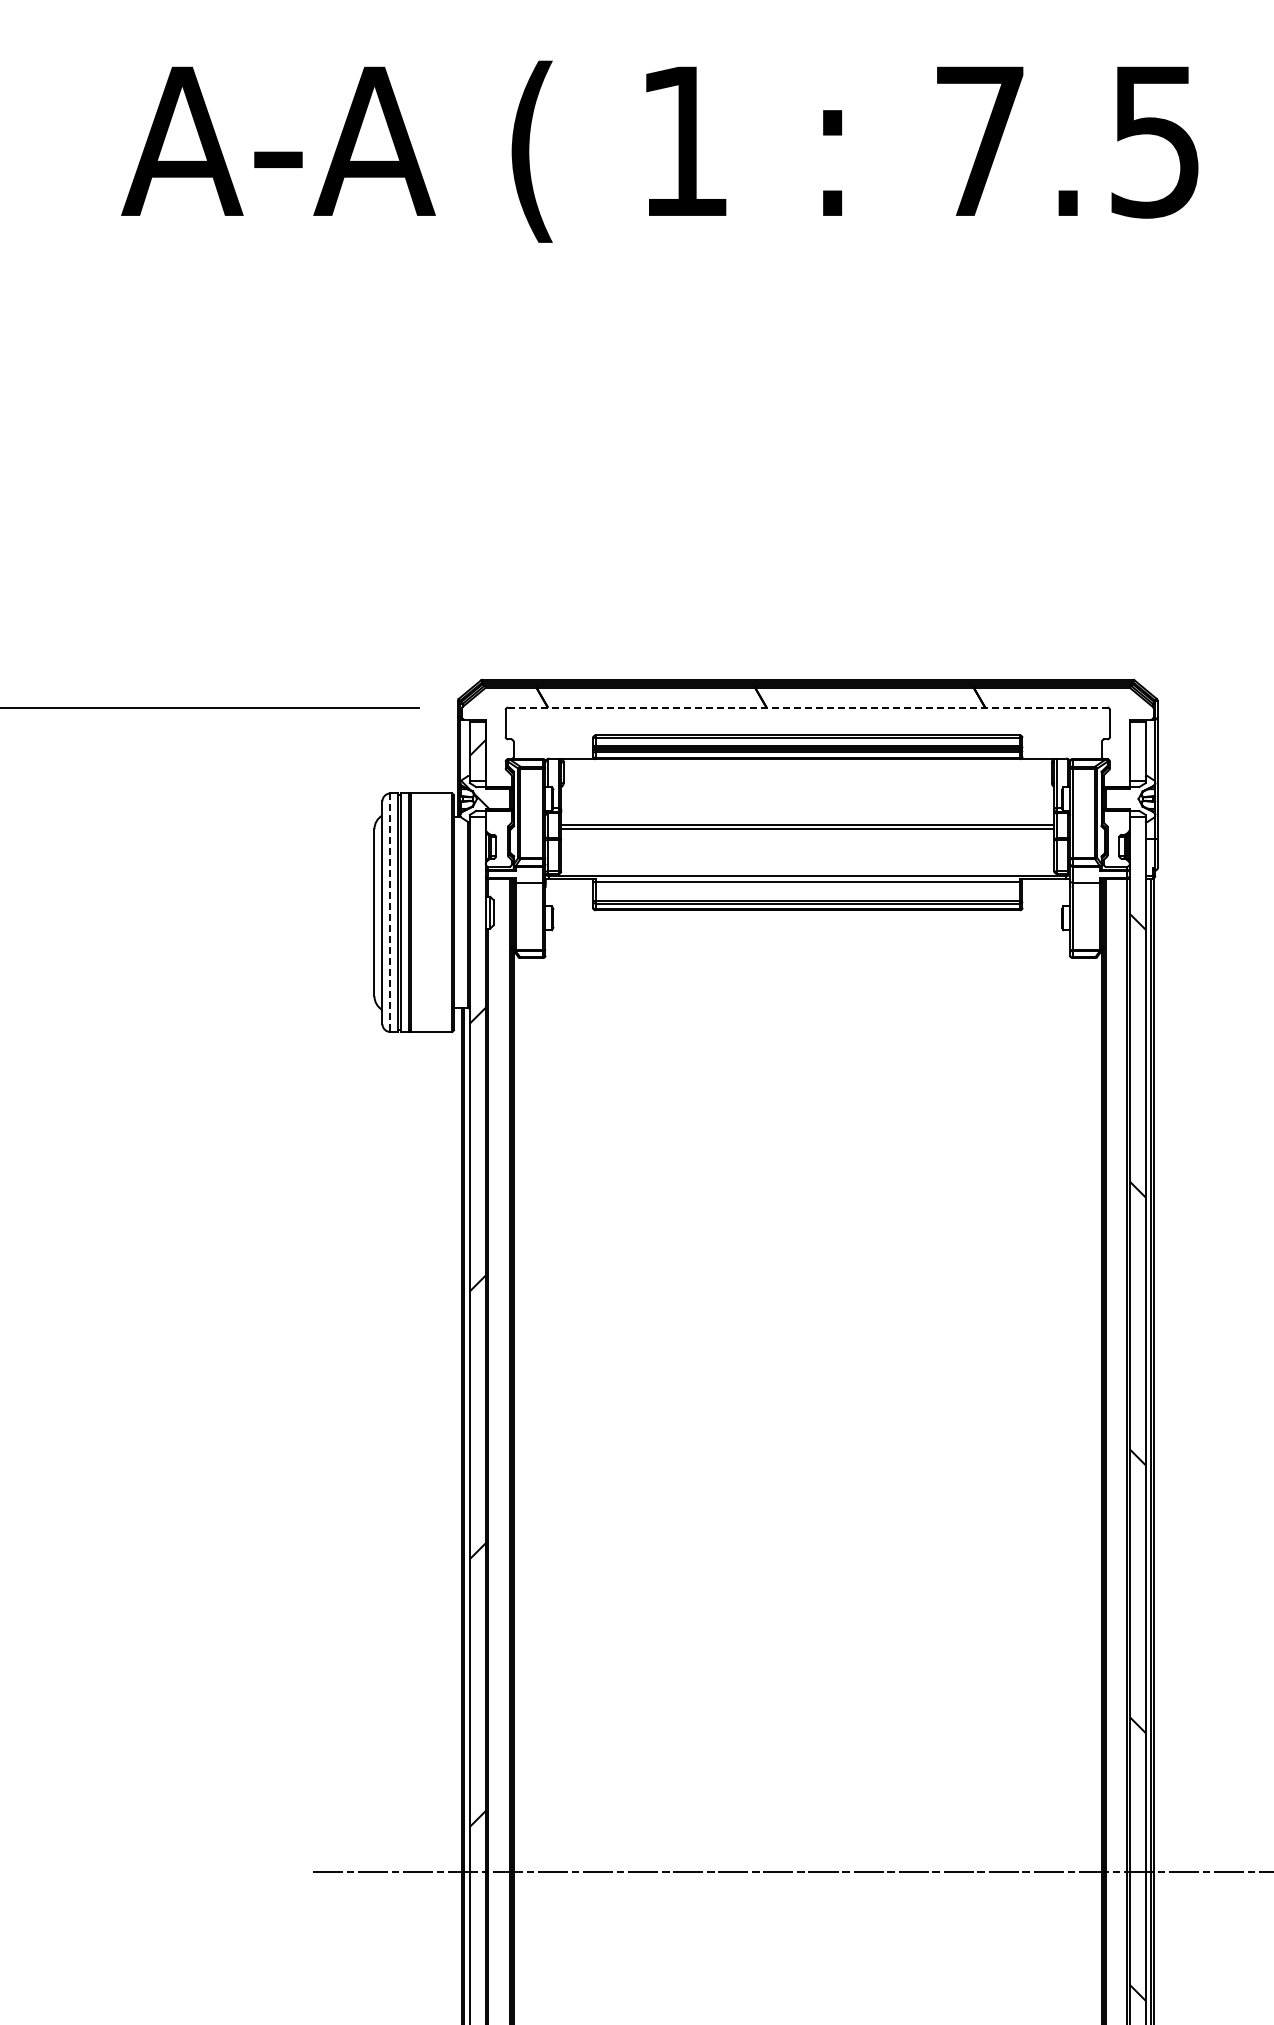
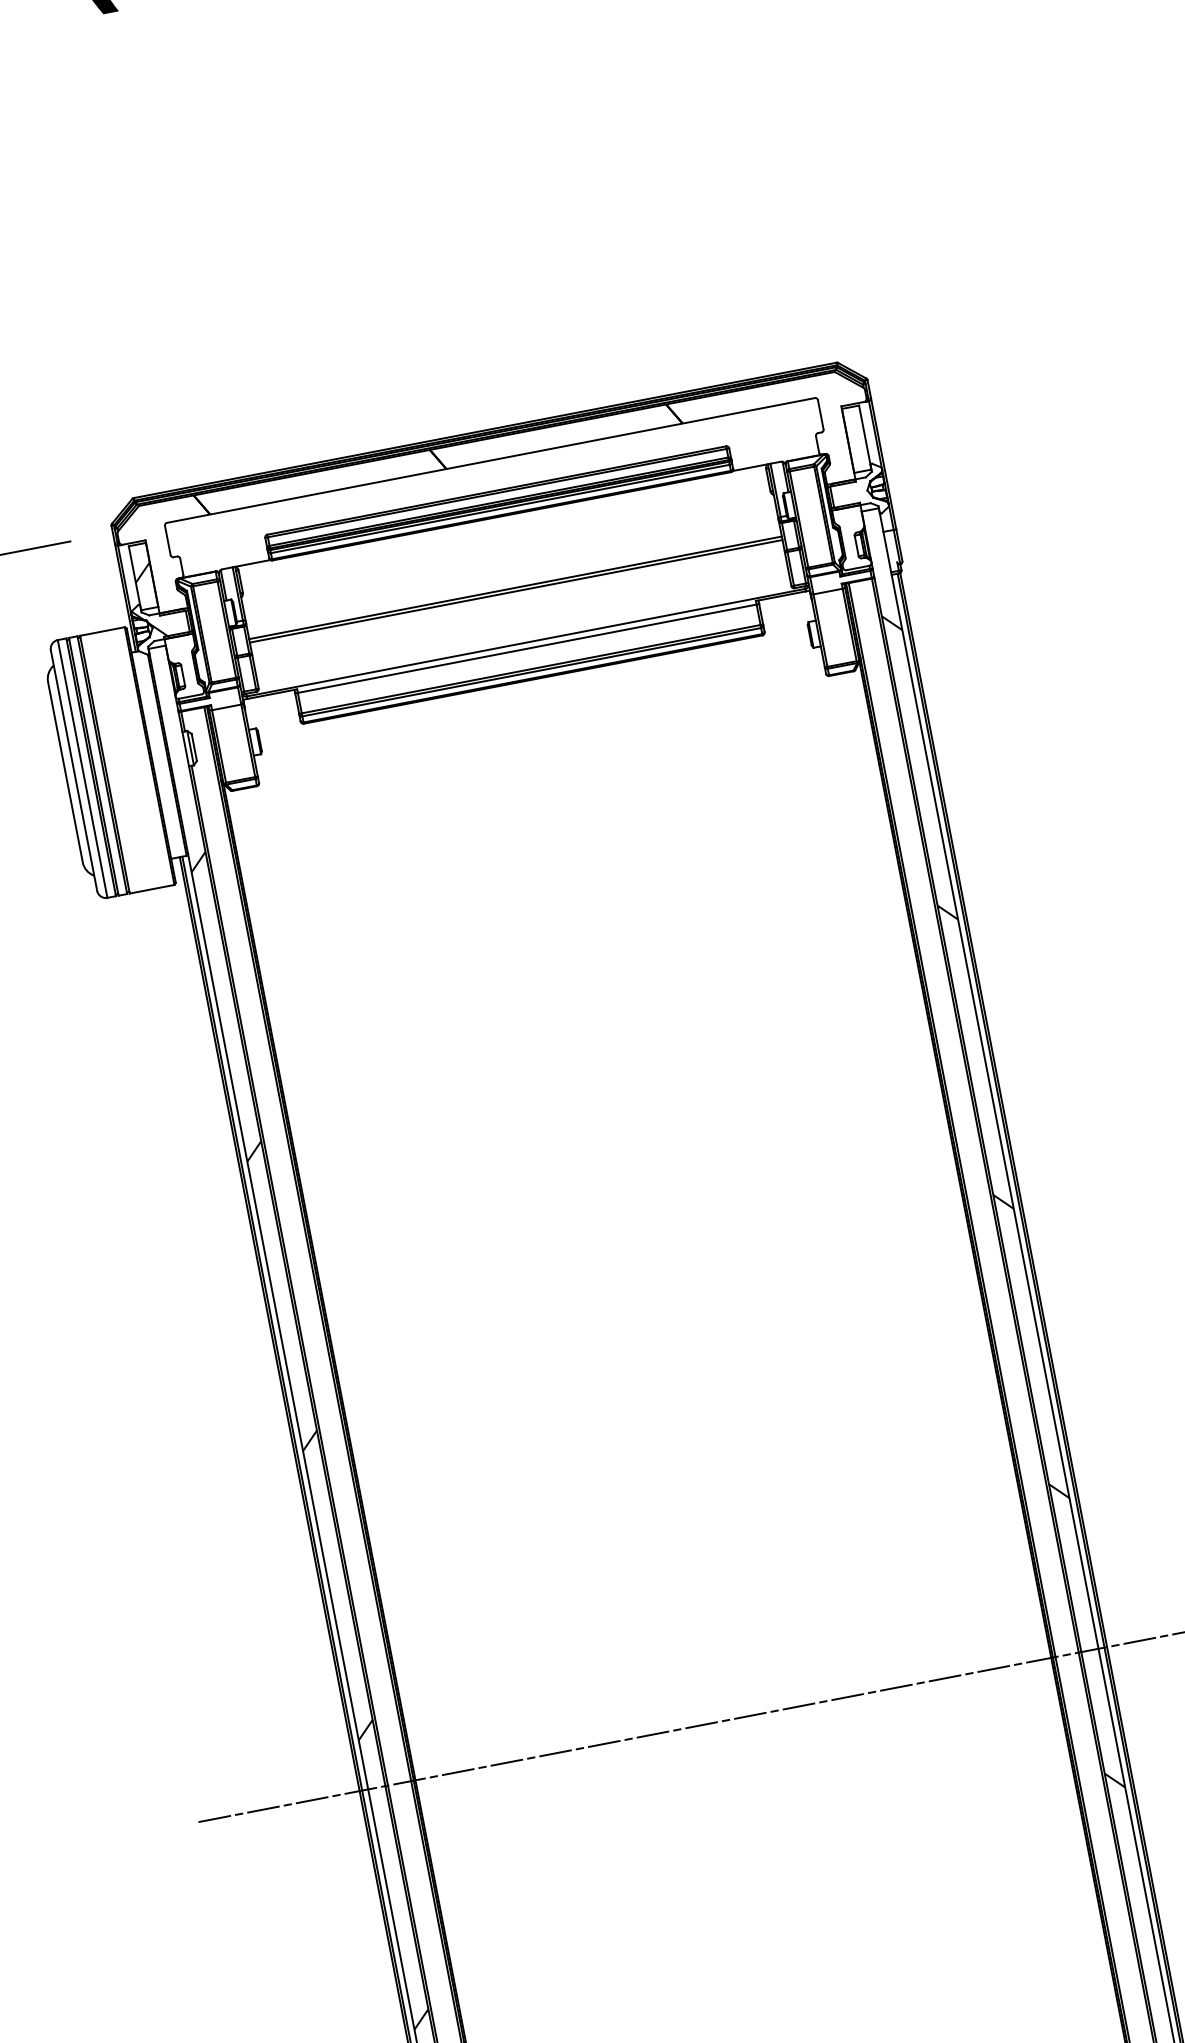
line: (807, 707) -> (490, 460), dashed -> solid
line: (390, 913) -> (82, 769), dashed -> solid

